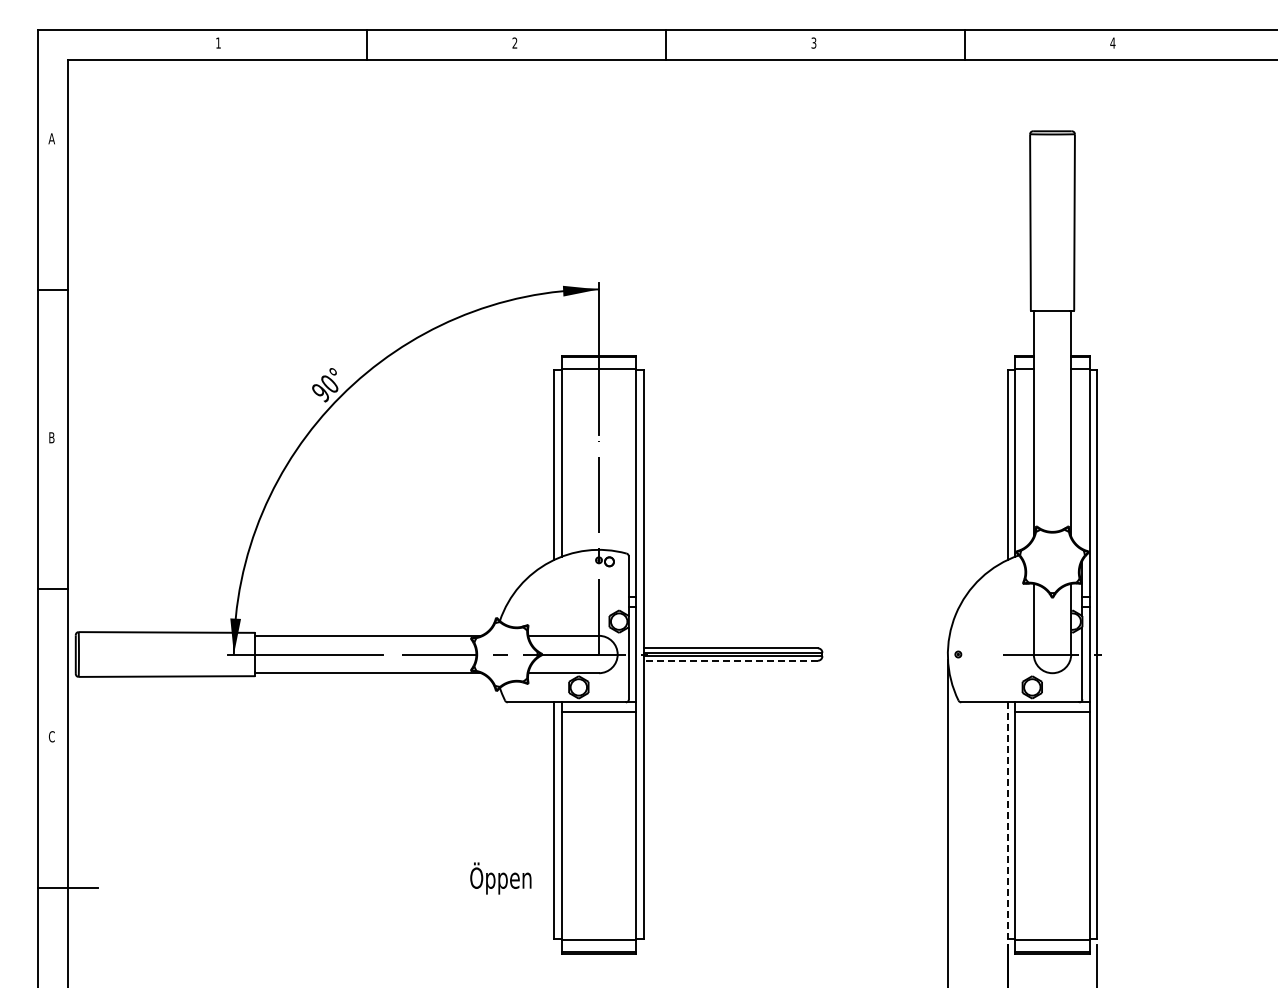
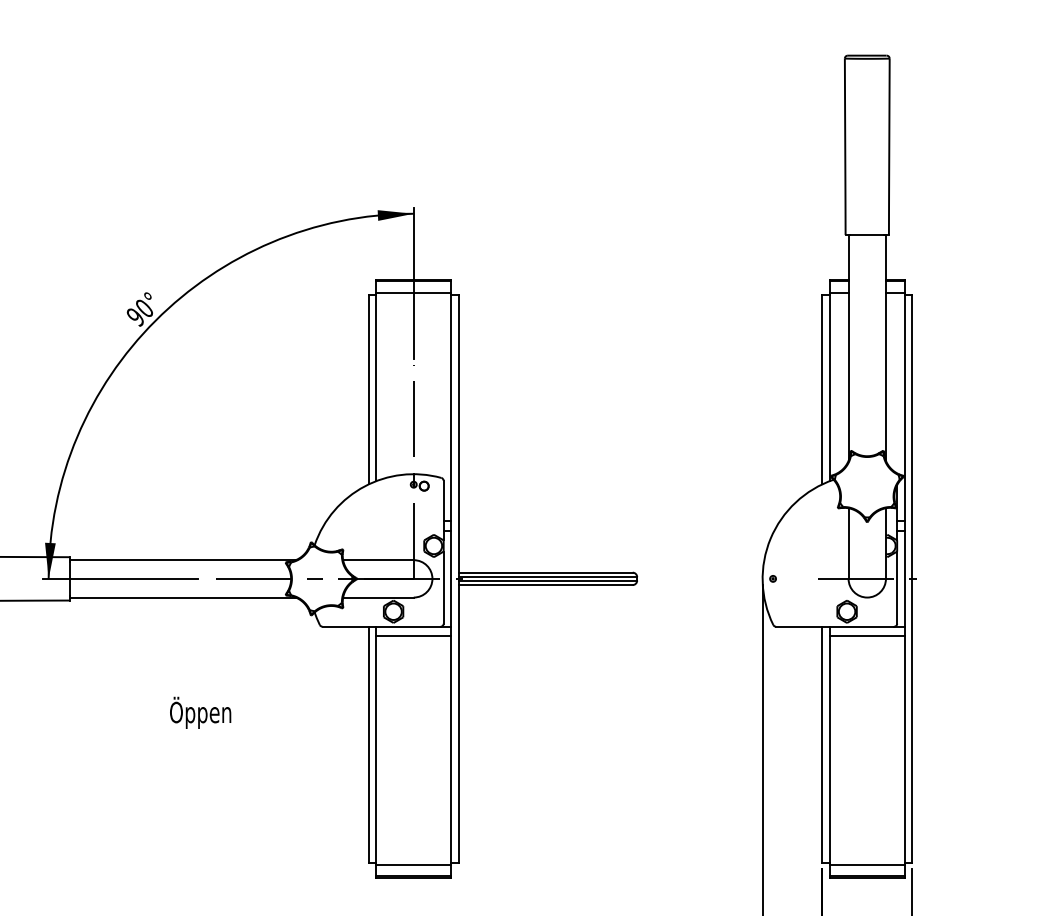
line: (730, 660) -> (545, 584), dashed -> solid
line: (1007, 820) -> (822, 744), dashed -> solid
text: (500, 878) -> (200, 712), moved

